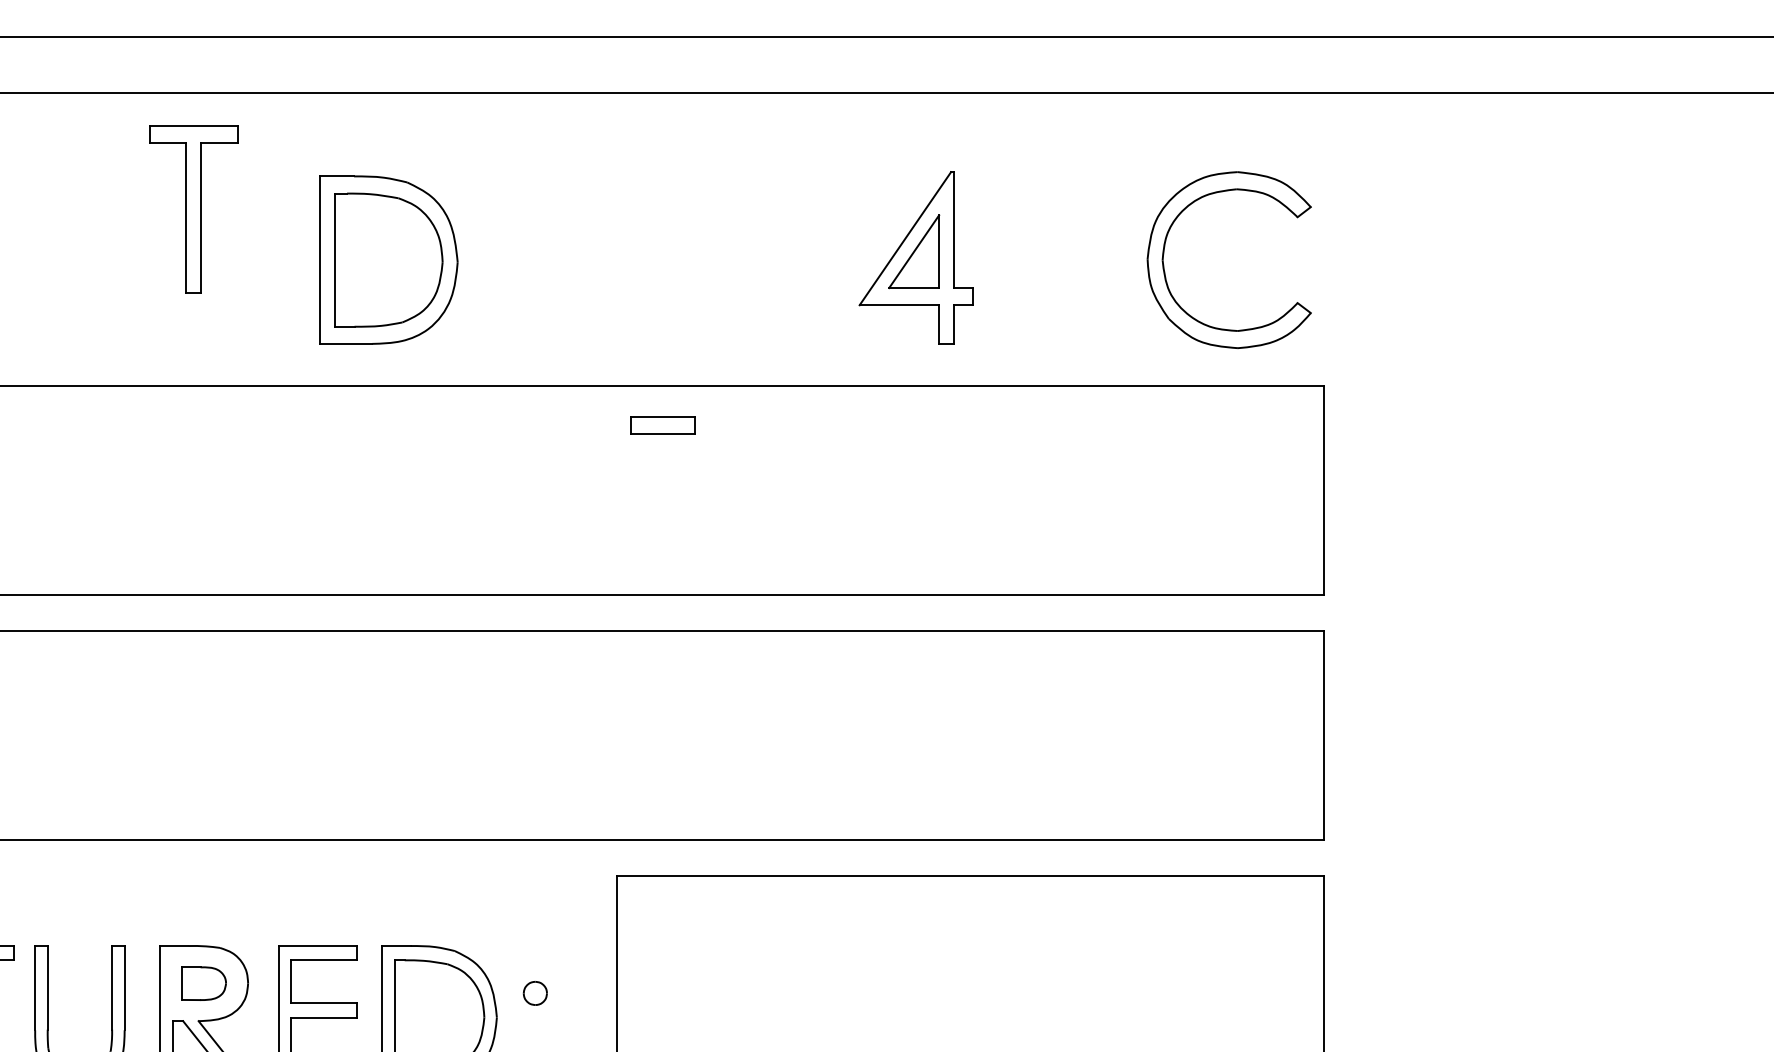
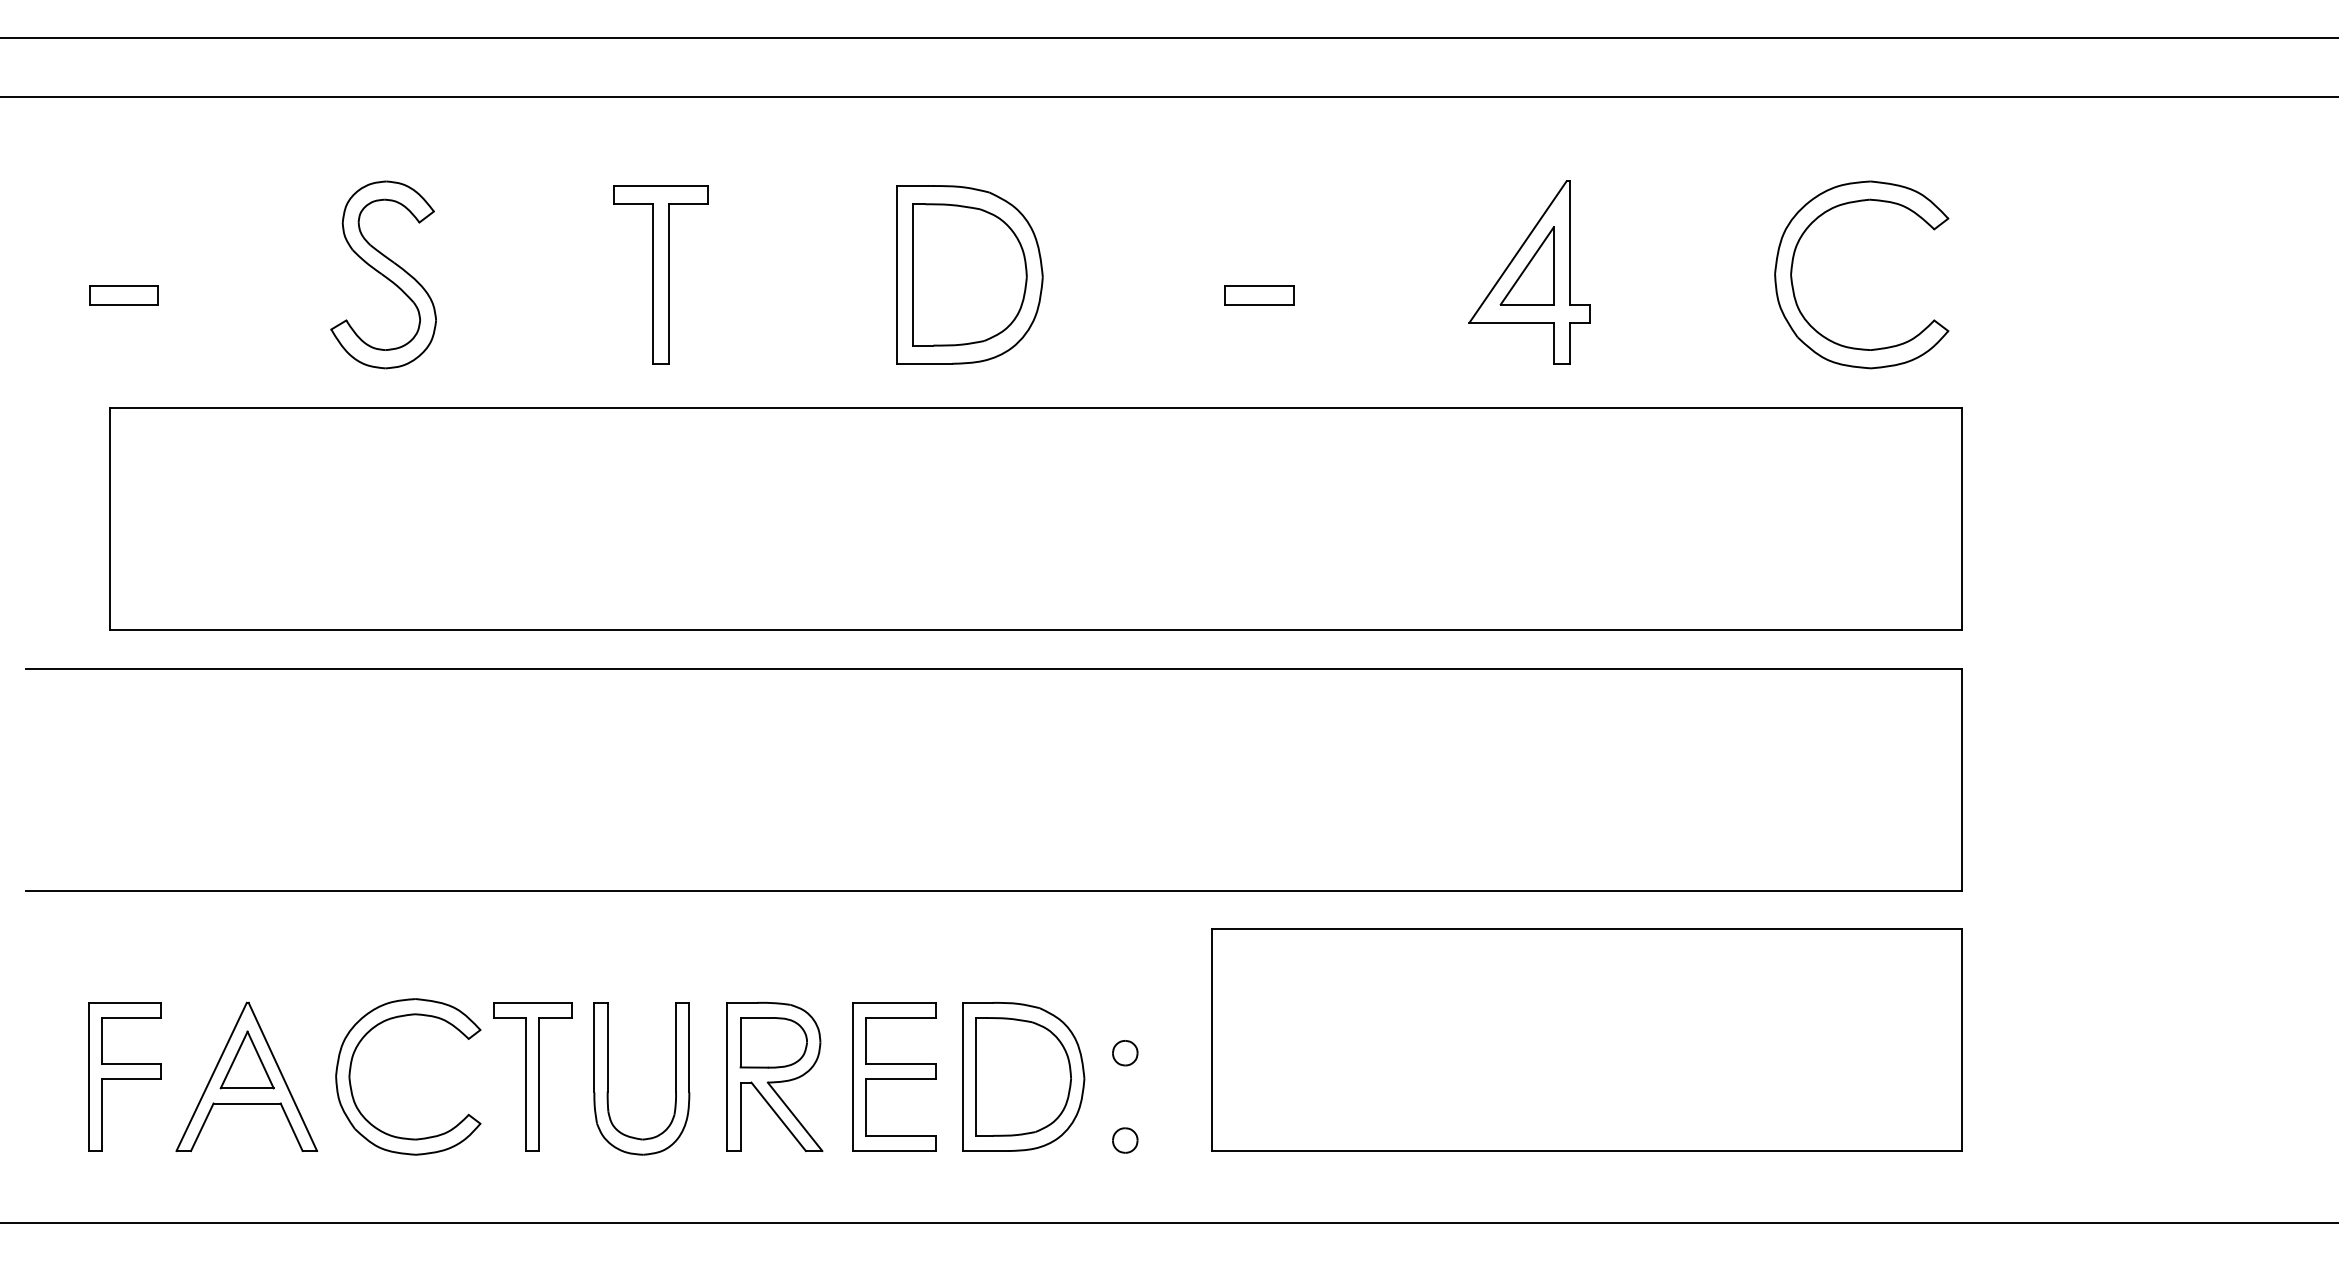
part: (193, 208) -> (660, 274), moved
part: (662, 425) -> (1259, 295), moved
part: (203, 983) -> (773, 1042), size x1.43

